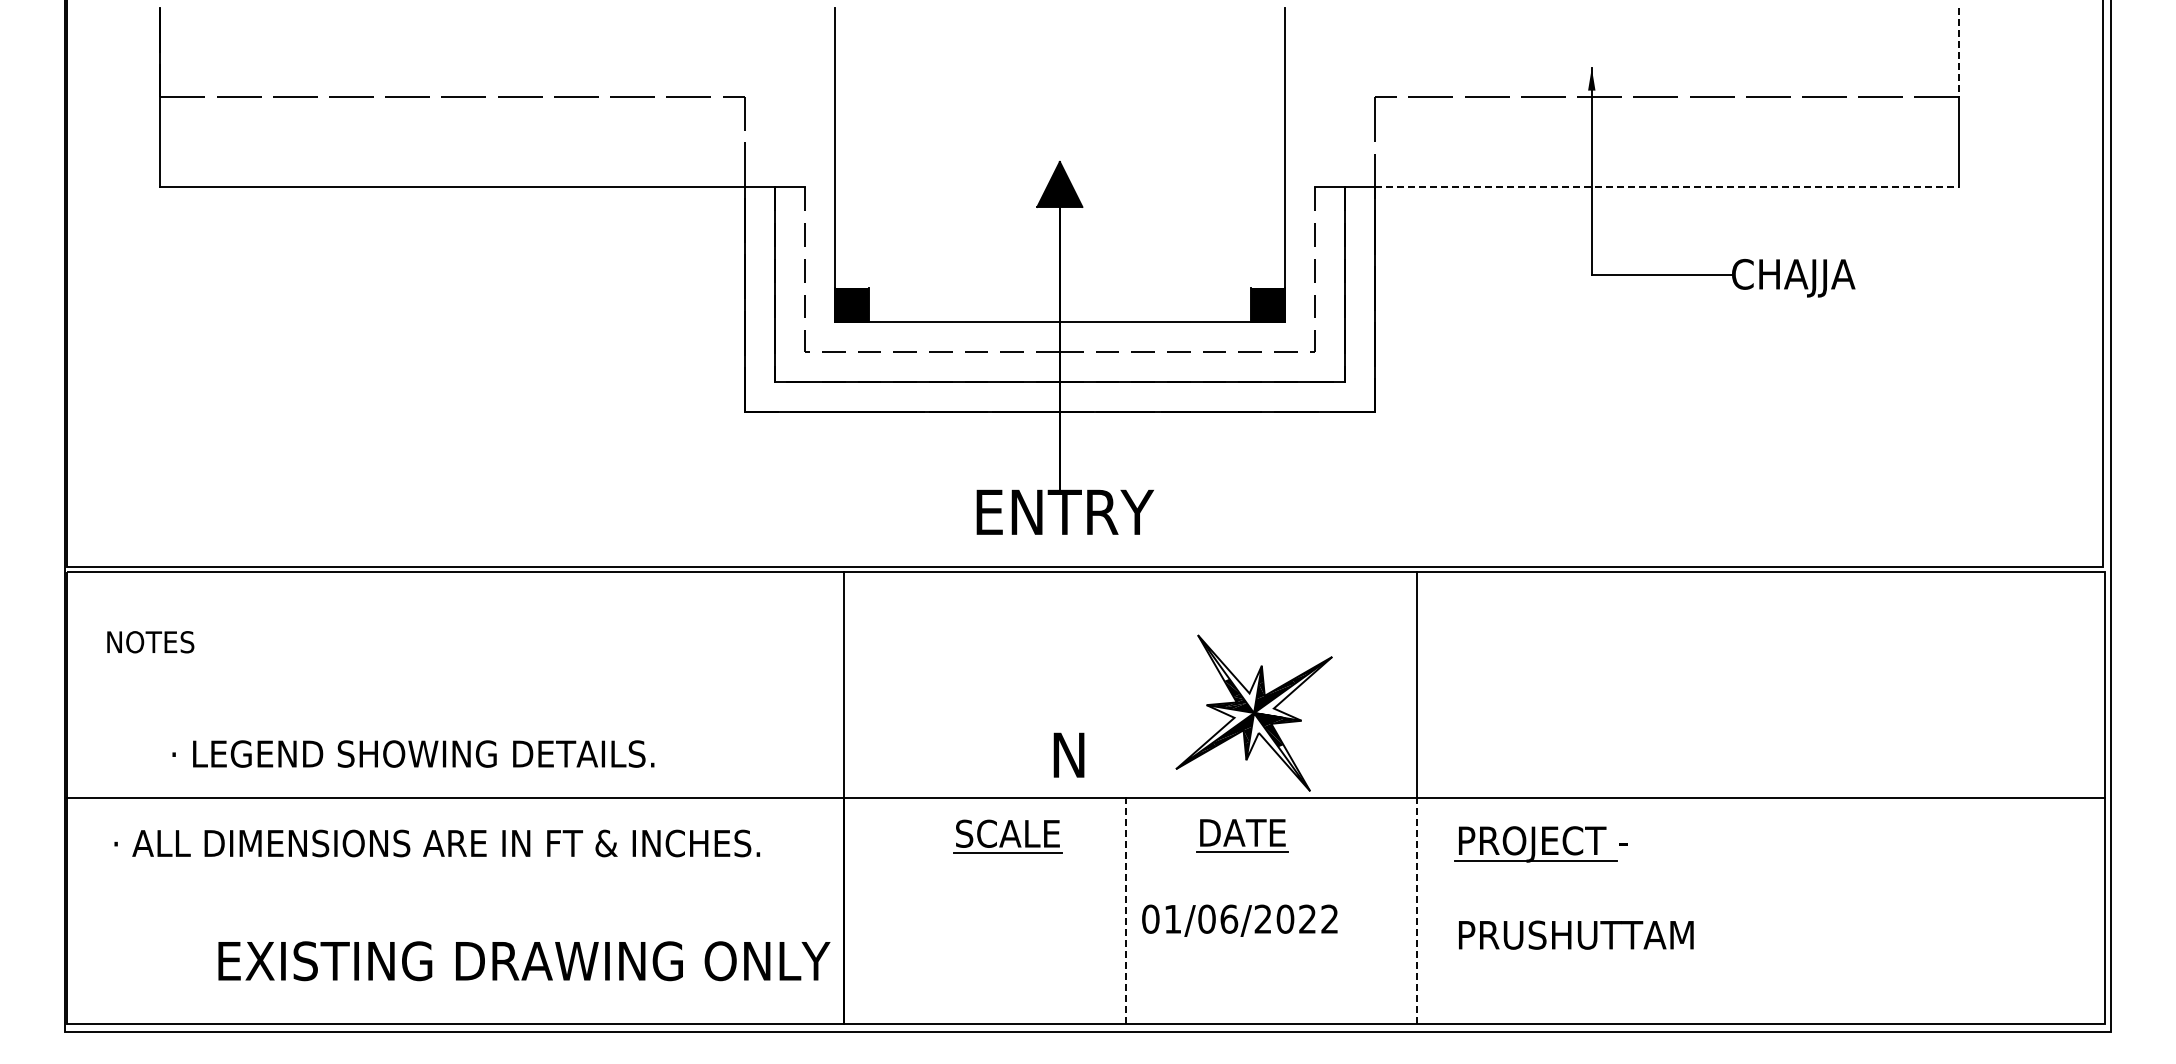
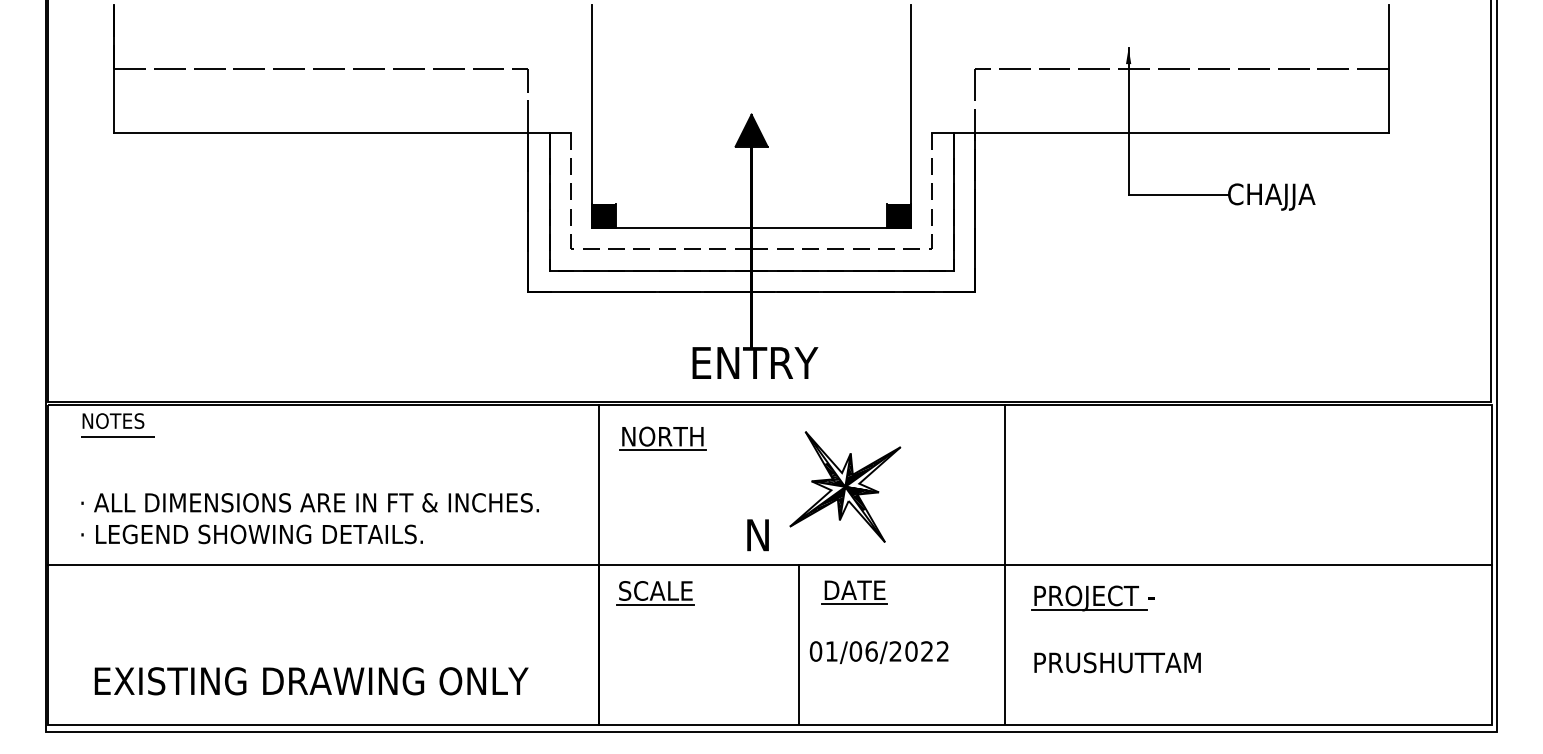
line: (1959, 52) -> (1389, 37), dashed -> solid
line: (1667, 187) -> (1182, 132), dashed -> solid
line: (165, 616) -> (117, 436), added
part: (934, 618) -> (662, 438), added
text: (150, 642) -> (113, 421), moved
part: (1253, 712) -> (844, 486), moved
text: (413, 753) -> (252, 534), moved
part: (1242, 835) -> (854, 592), moved
part: (1007, 836) -> (655, 592), moved
text: (436, 843) -> (309, 502), moved
line: (1126, 909) -> (798, 644), dashed -> solid
line: (1417, 909) -> (1005, 644), dashed -> solid
text: (524, 961) -> (311, 681), moved

